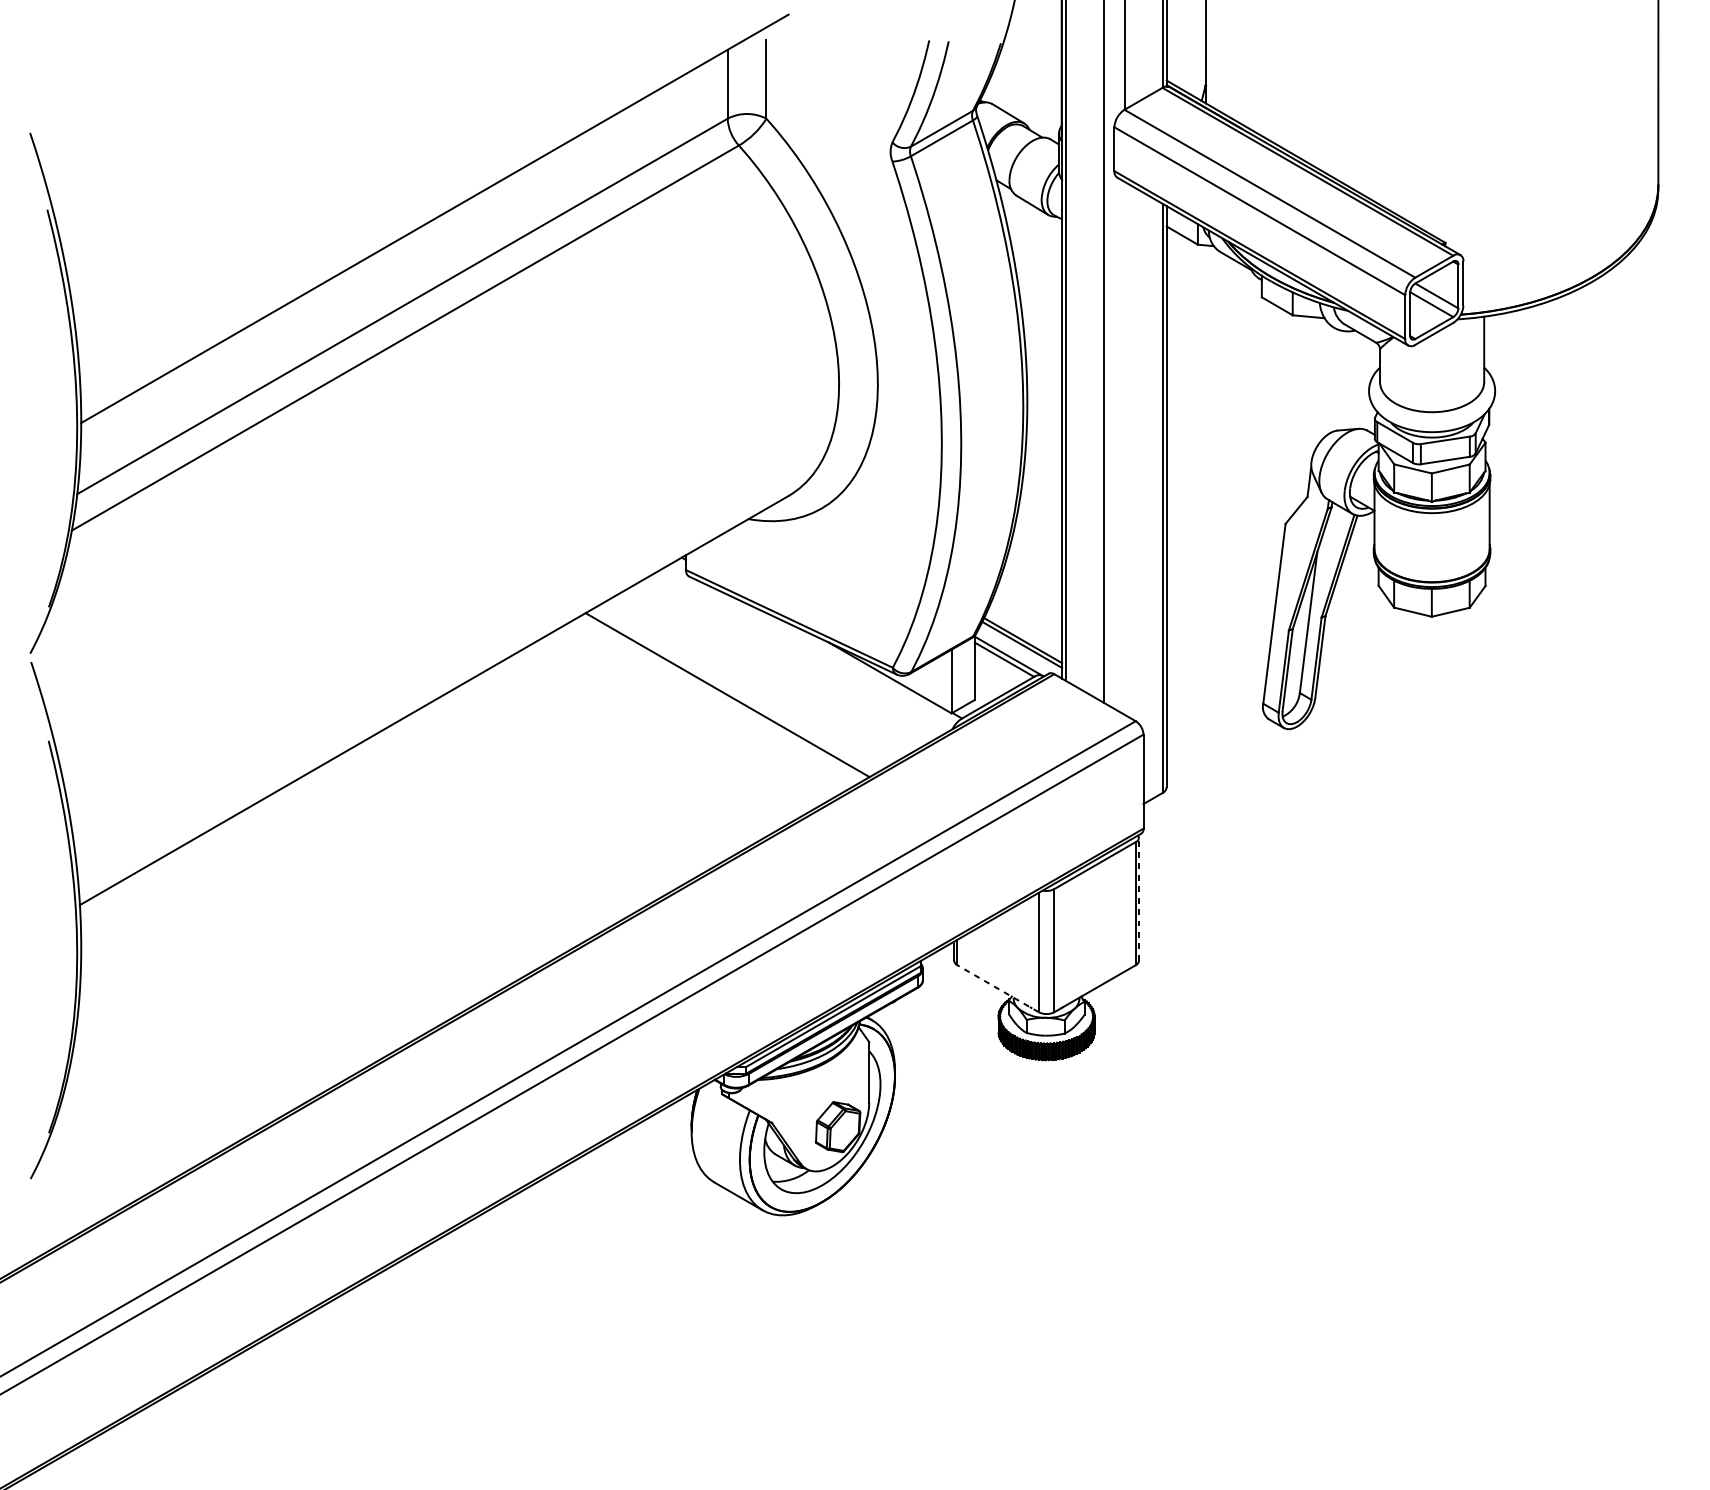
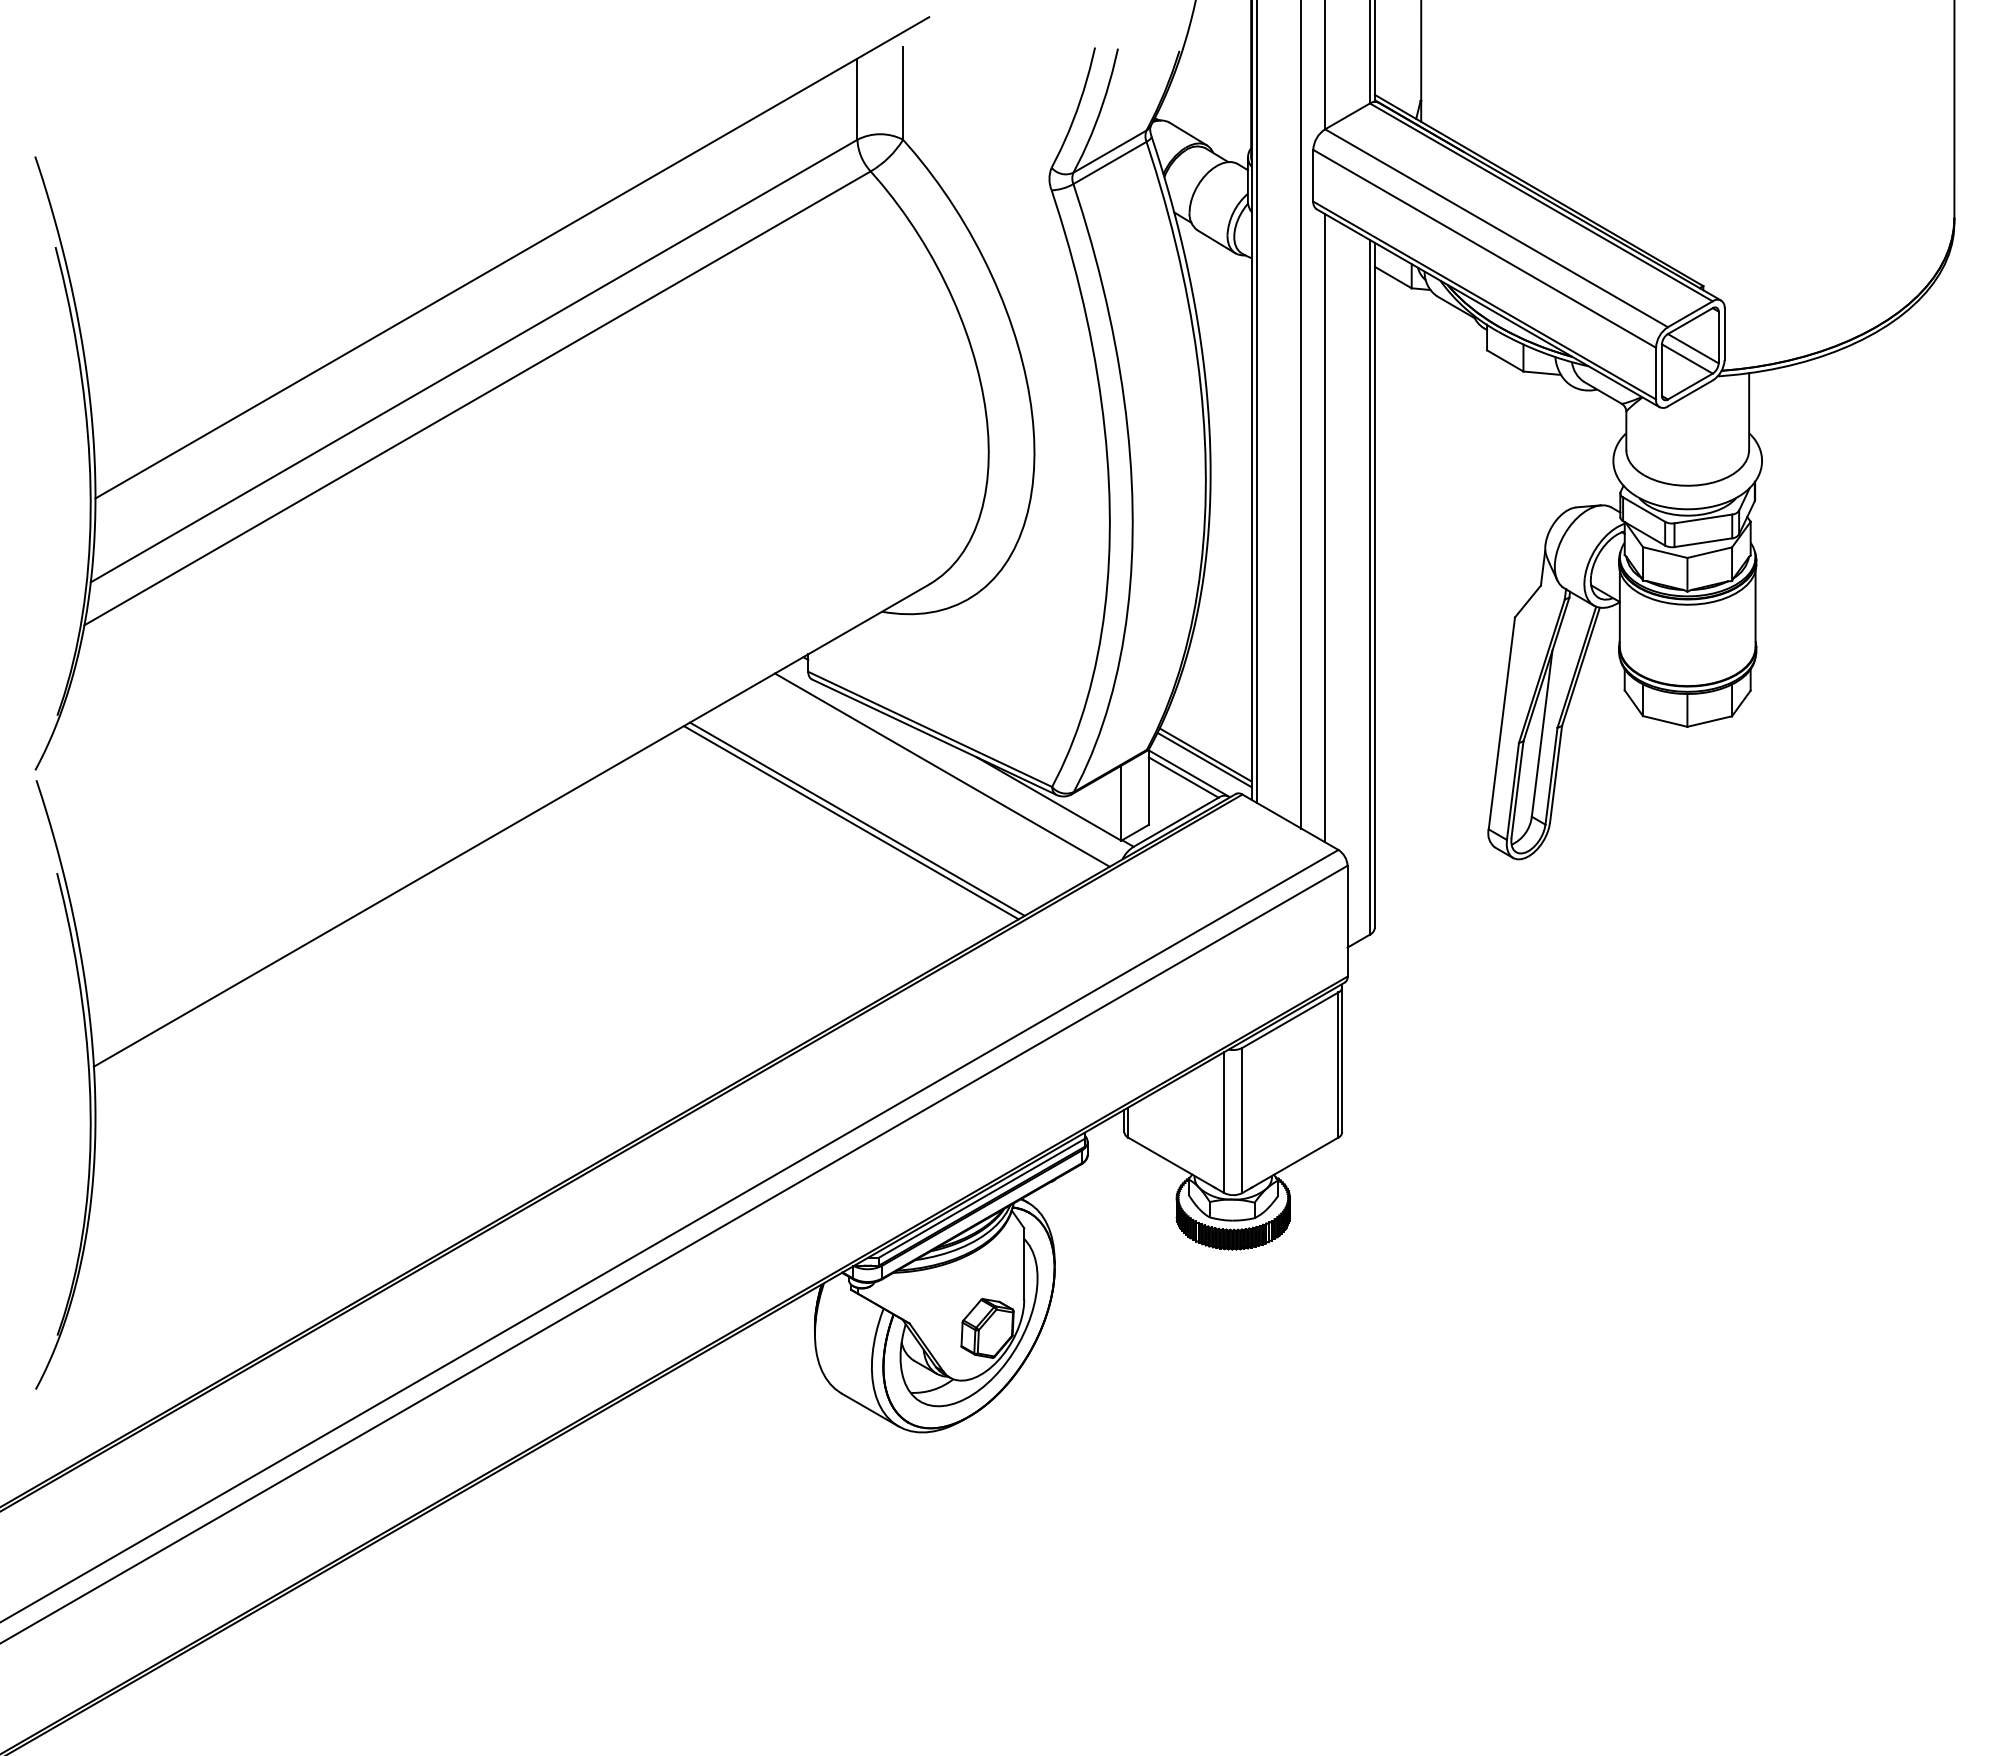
line: (1124, 448) -> (1325, 528), added
line: (799, 652) -> (942, 769), added
line: (721, 697) -> (850, 822), added
line: (1139, 898) -> (1342, 1059), dashed -> solid
line: (997, 988) -> (1175, 1165), dashed -> solid

